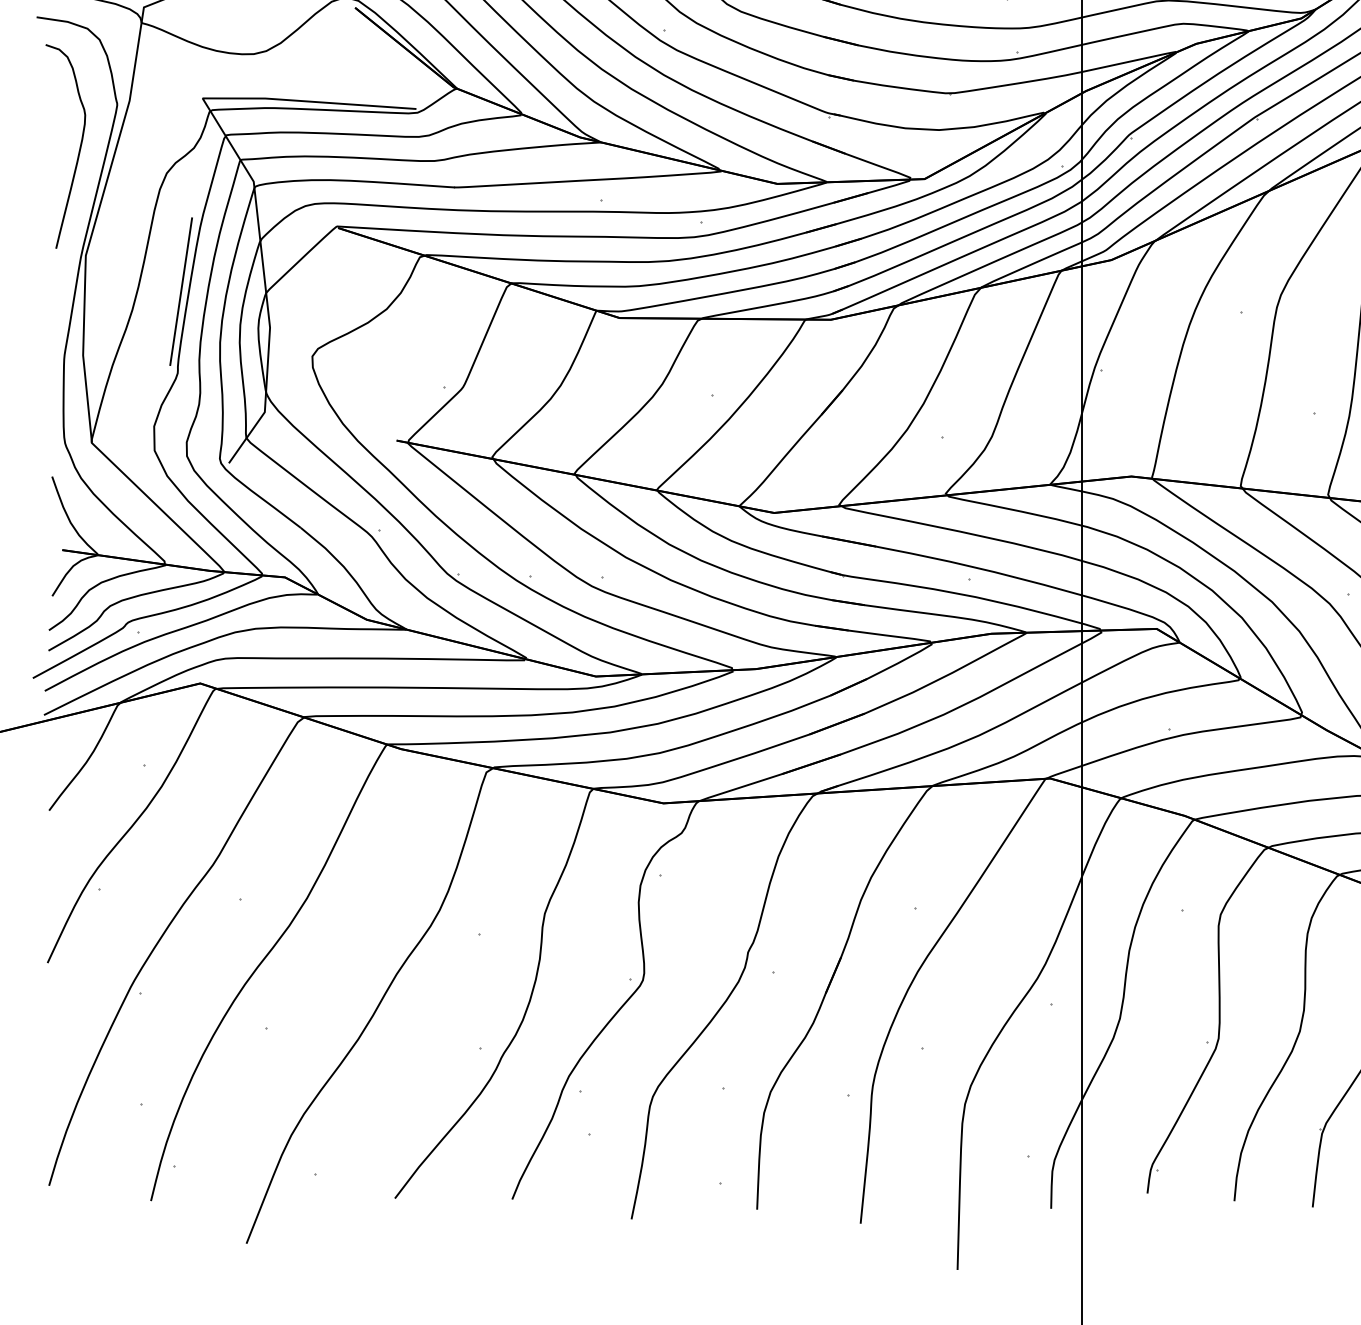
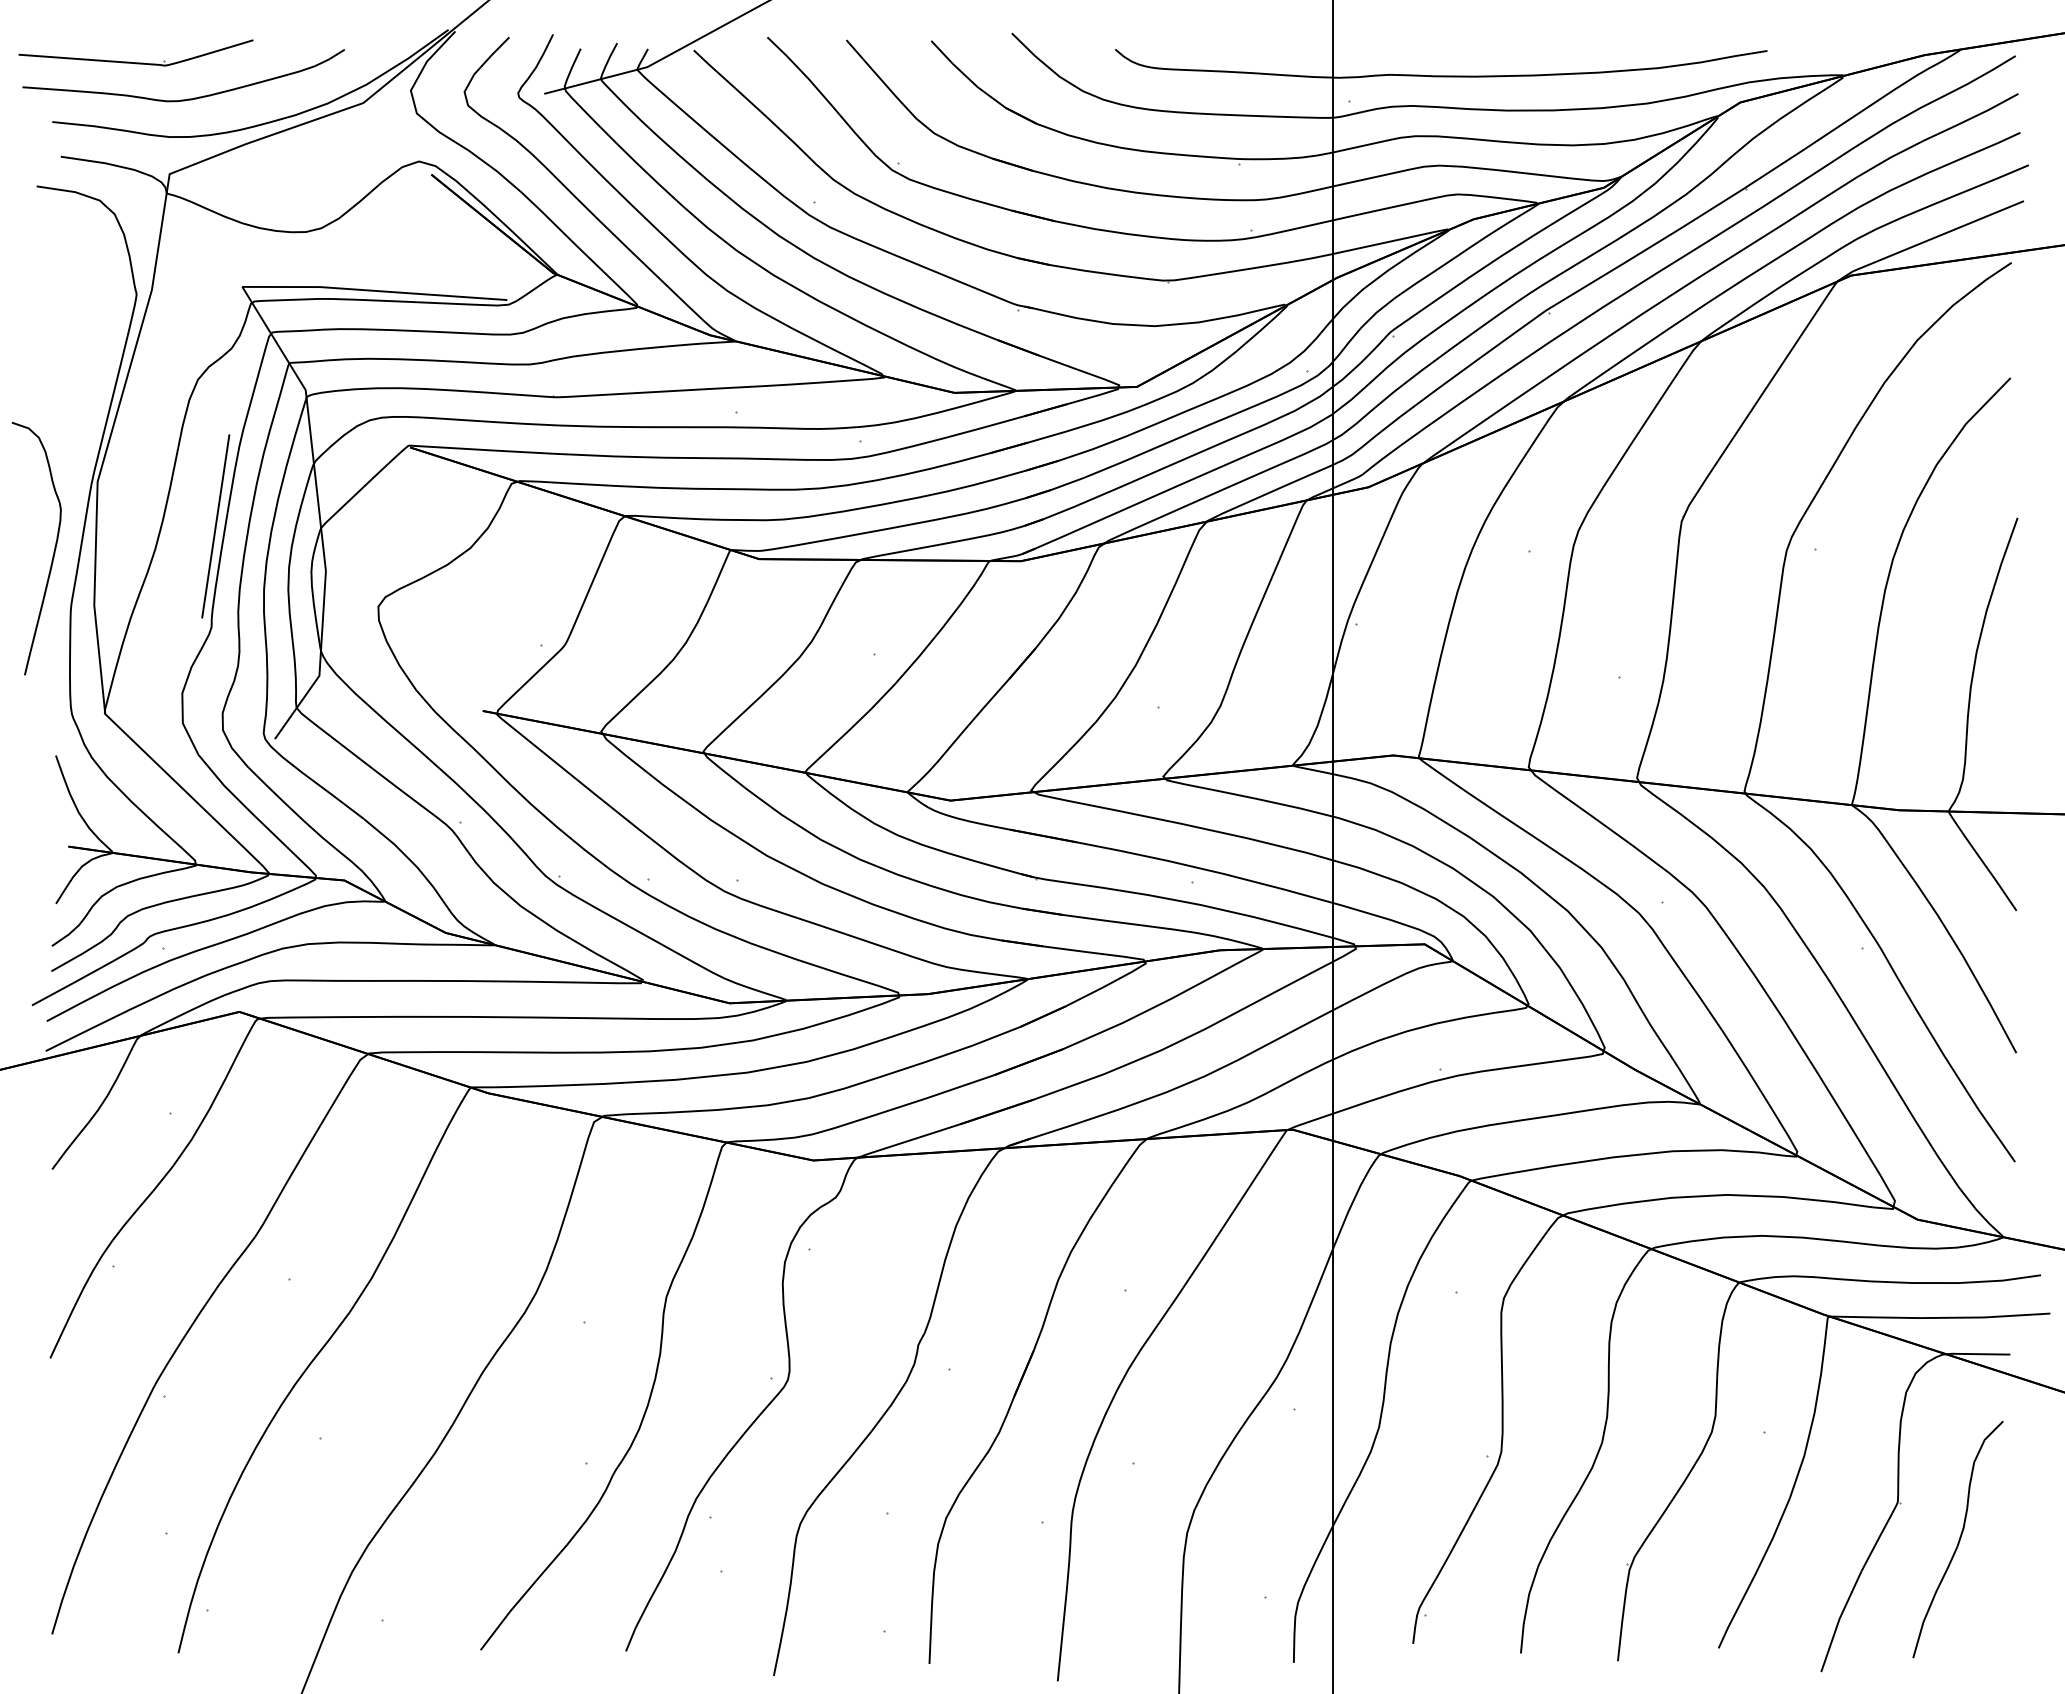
curve: (79, 148) -> (53, 551), moved

